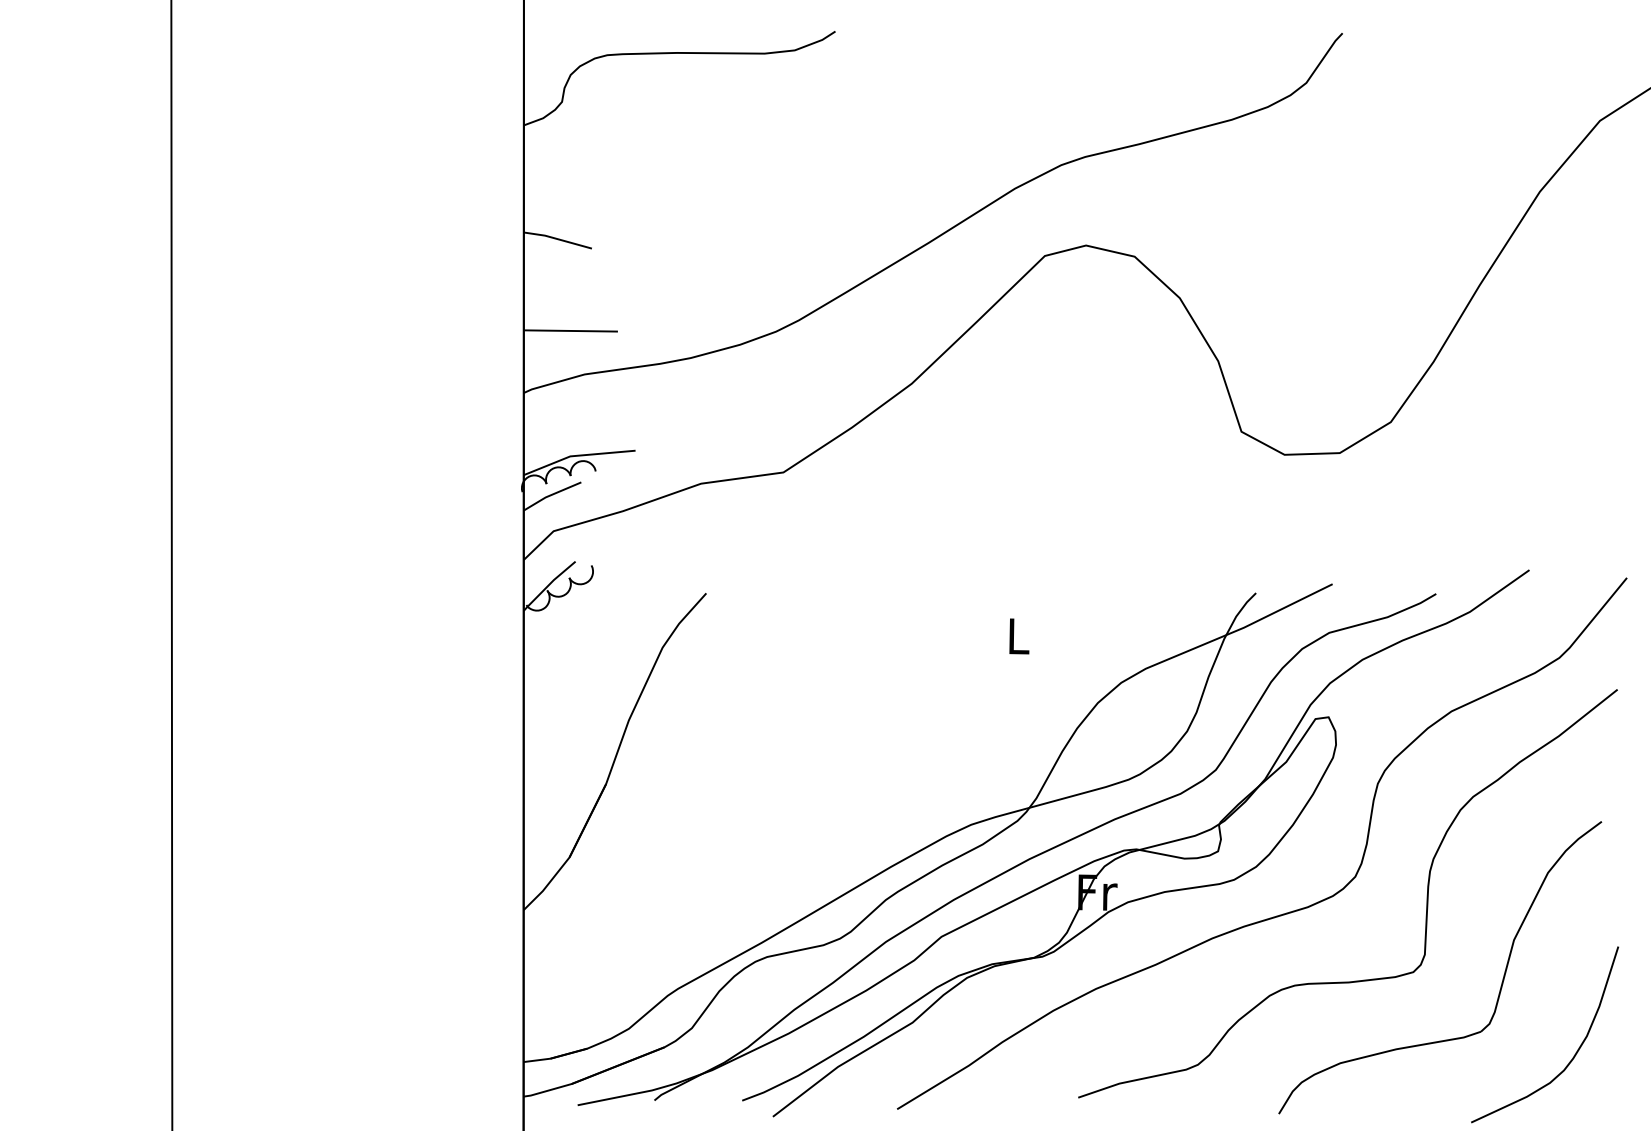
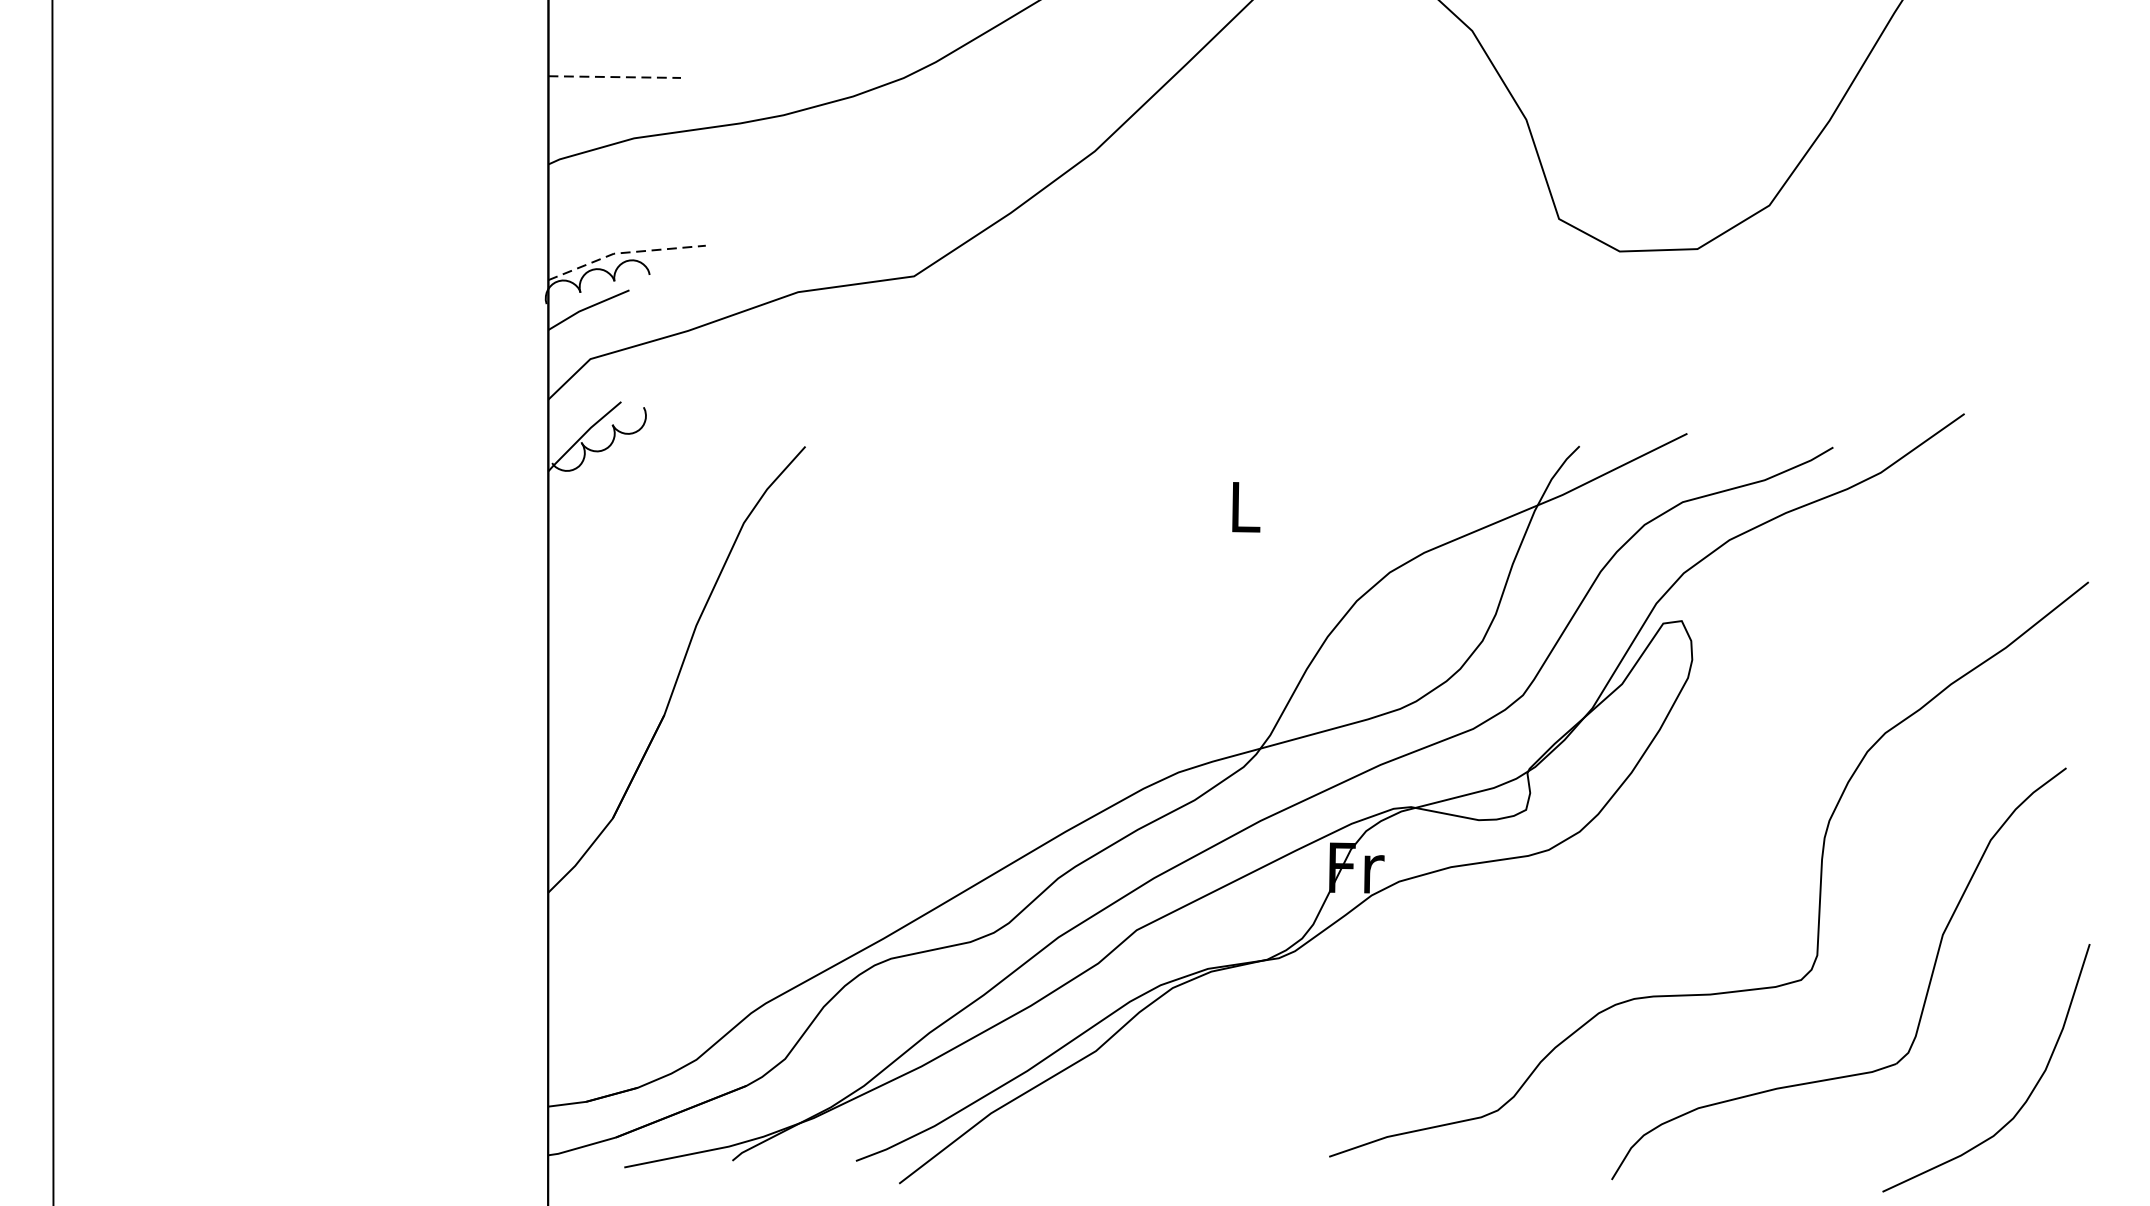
line: (571, 330) -> (615, 76), solid -> dashed
line: (577, 455) -> (624, 252), solid -> dashed
curve: (1279, 914) -> (1612, 898), removed

